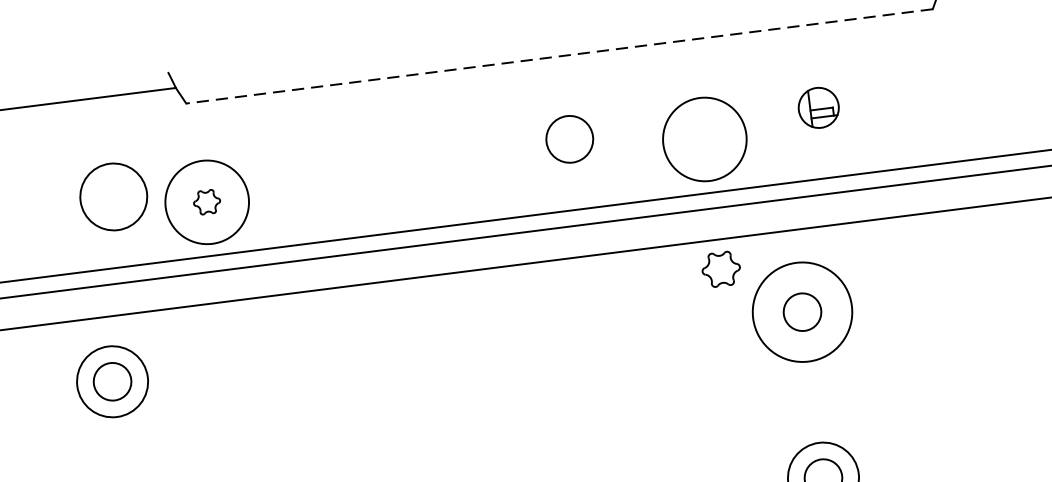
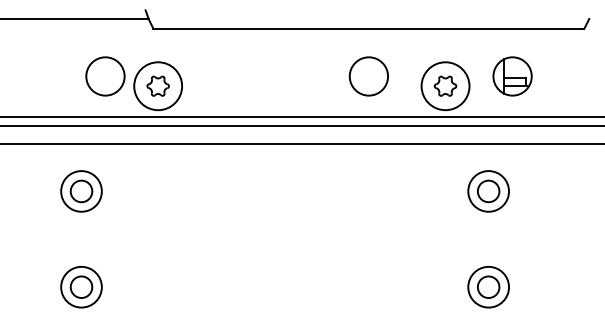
line: (558, 56) -> (368, 28), dashed -> solid
part: (818, 107) -> (512, 76), size x1.67
circle: (569, 139) -> (368, 76), size x1.43
part: (205, 201) -> (157, 85), size x1.43
part: (721, 268) -> (445, 85), moved
circle: (802, 312) -> (488, 191), size x0.71
part: (112, 381) -> (81, 191), moved

